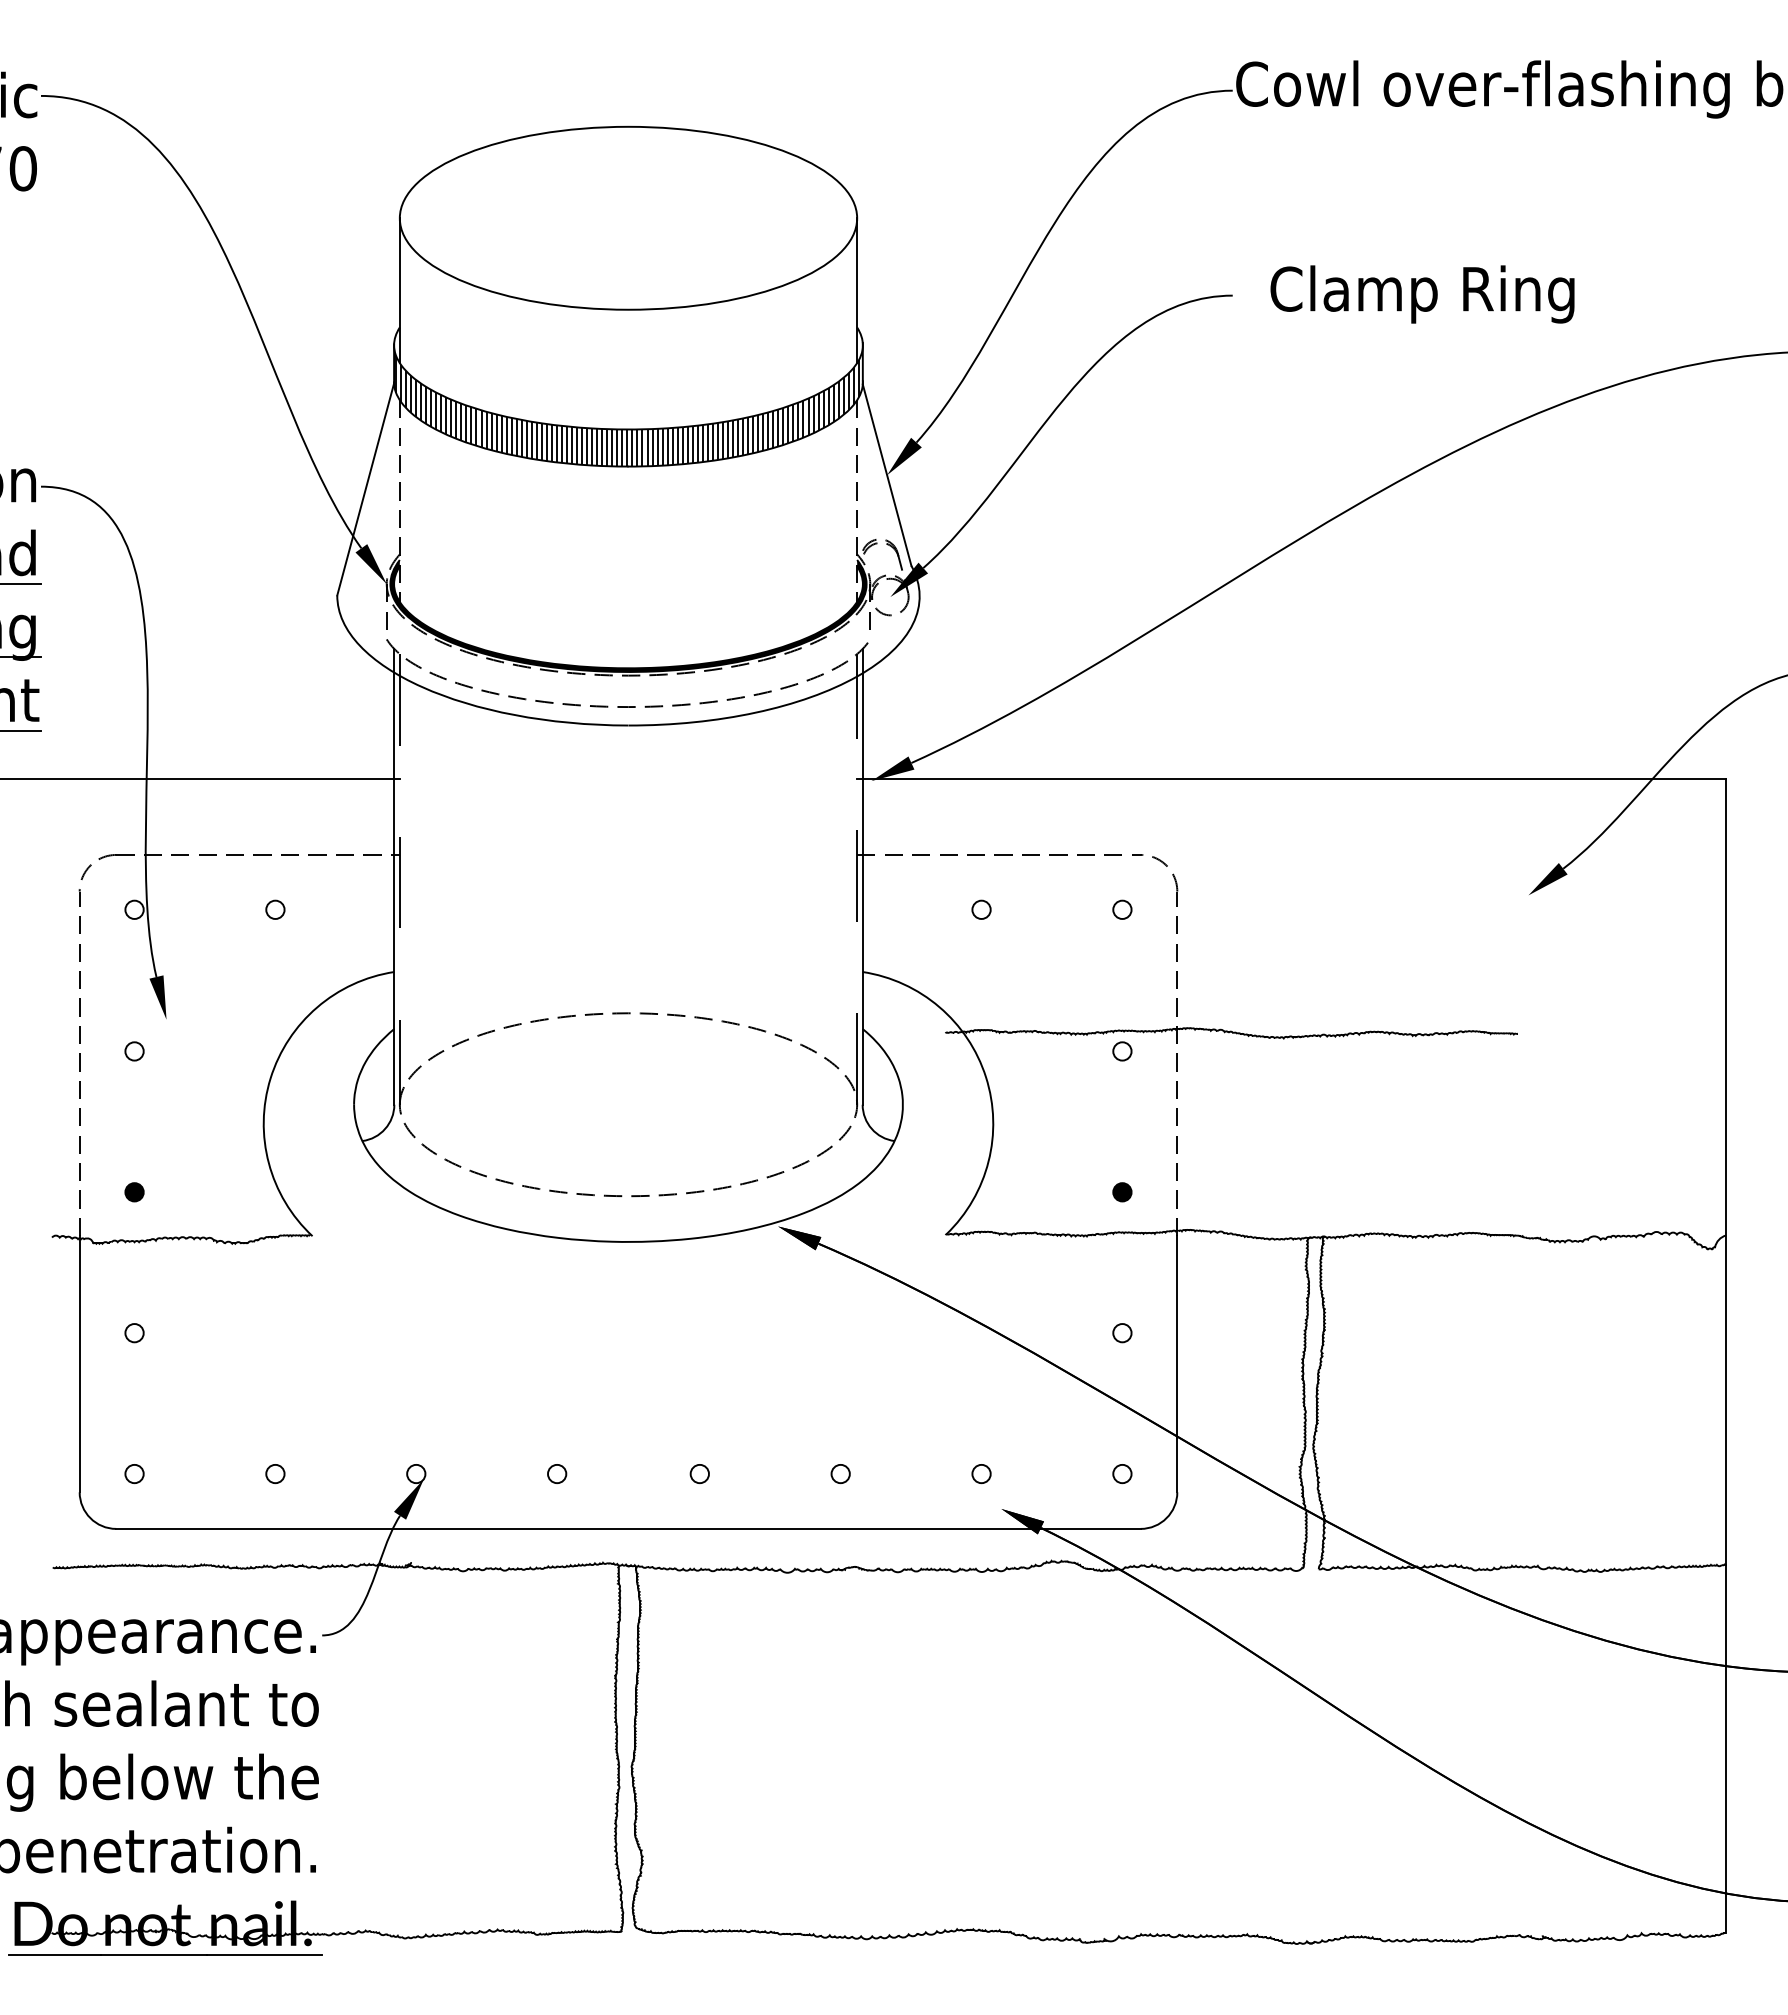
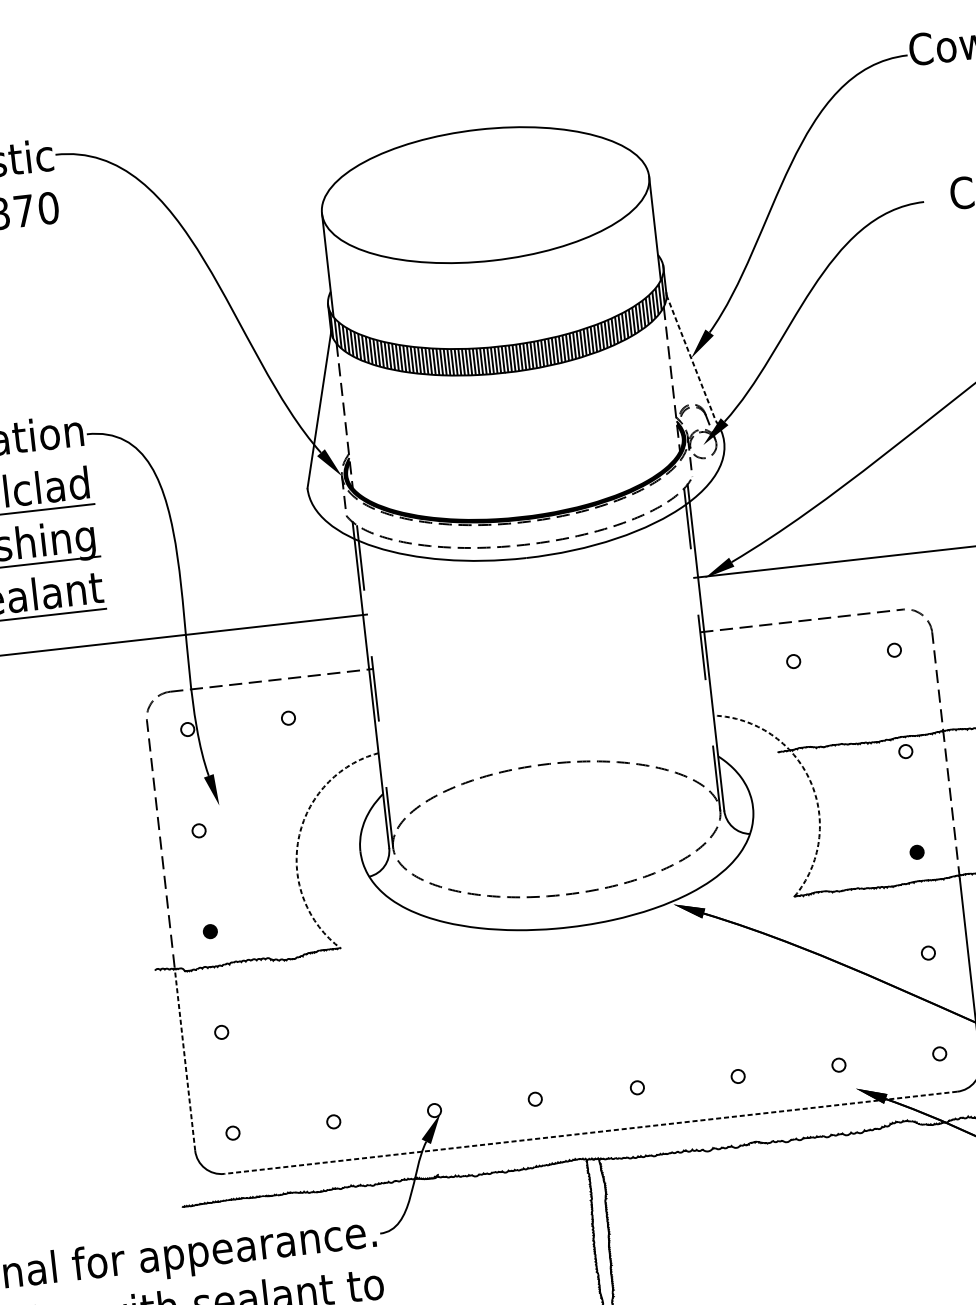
line: (887, 475) -> (691, 358), solid -> dashed
arc: (986, 1077) -> (810, 781), solid -> dashed
arc: (270, 1078) -> (298, 839), solid -> dashed
line: (79, 1363) -> (184, 1058), solid -> dashed
line: (628, 1528) -> (590, 1132), solid -> dashed

